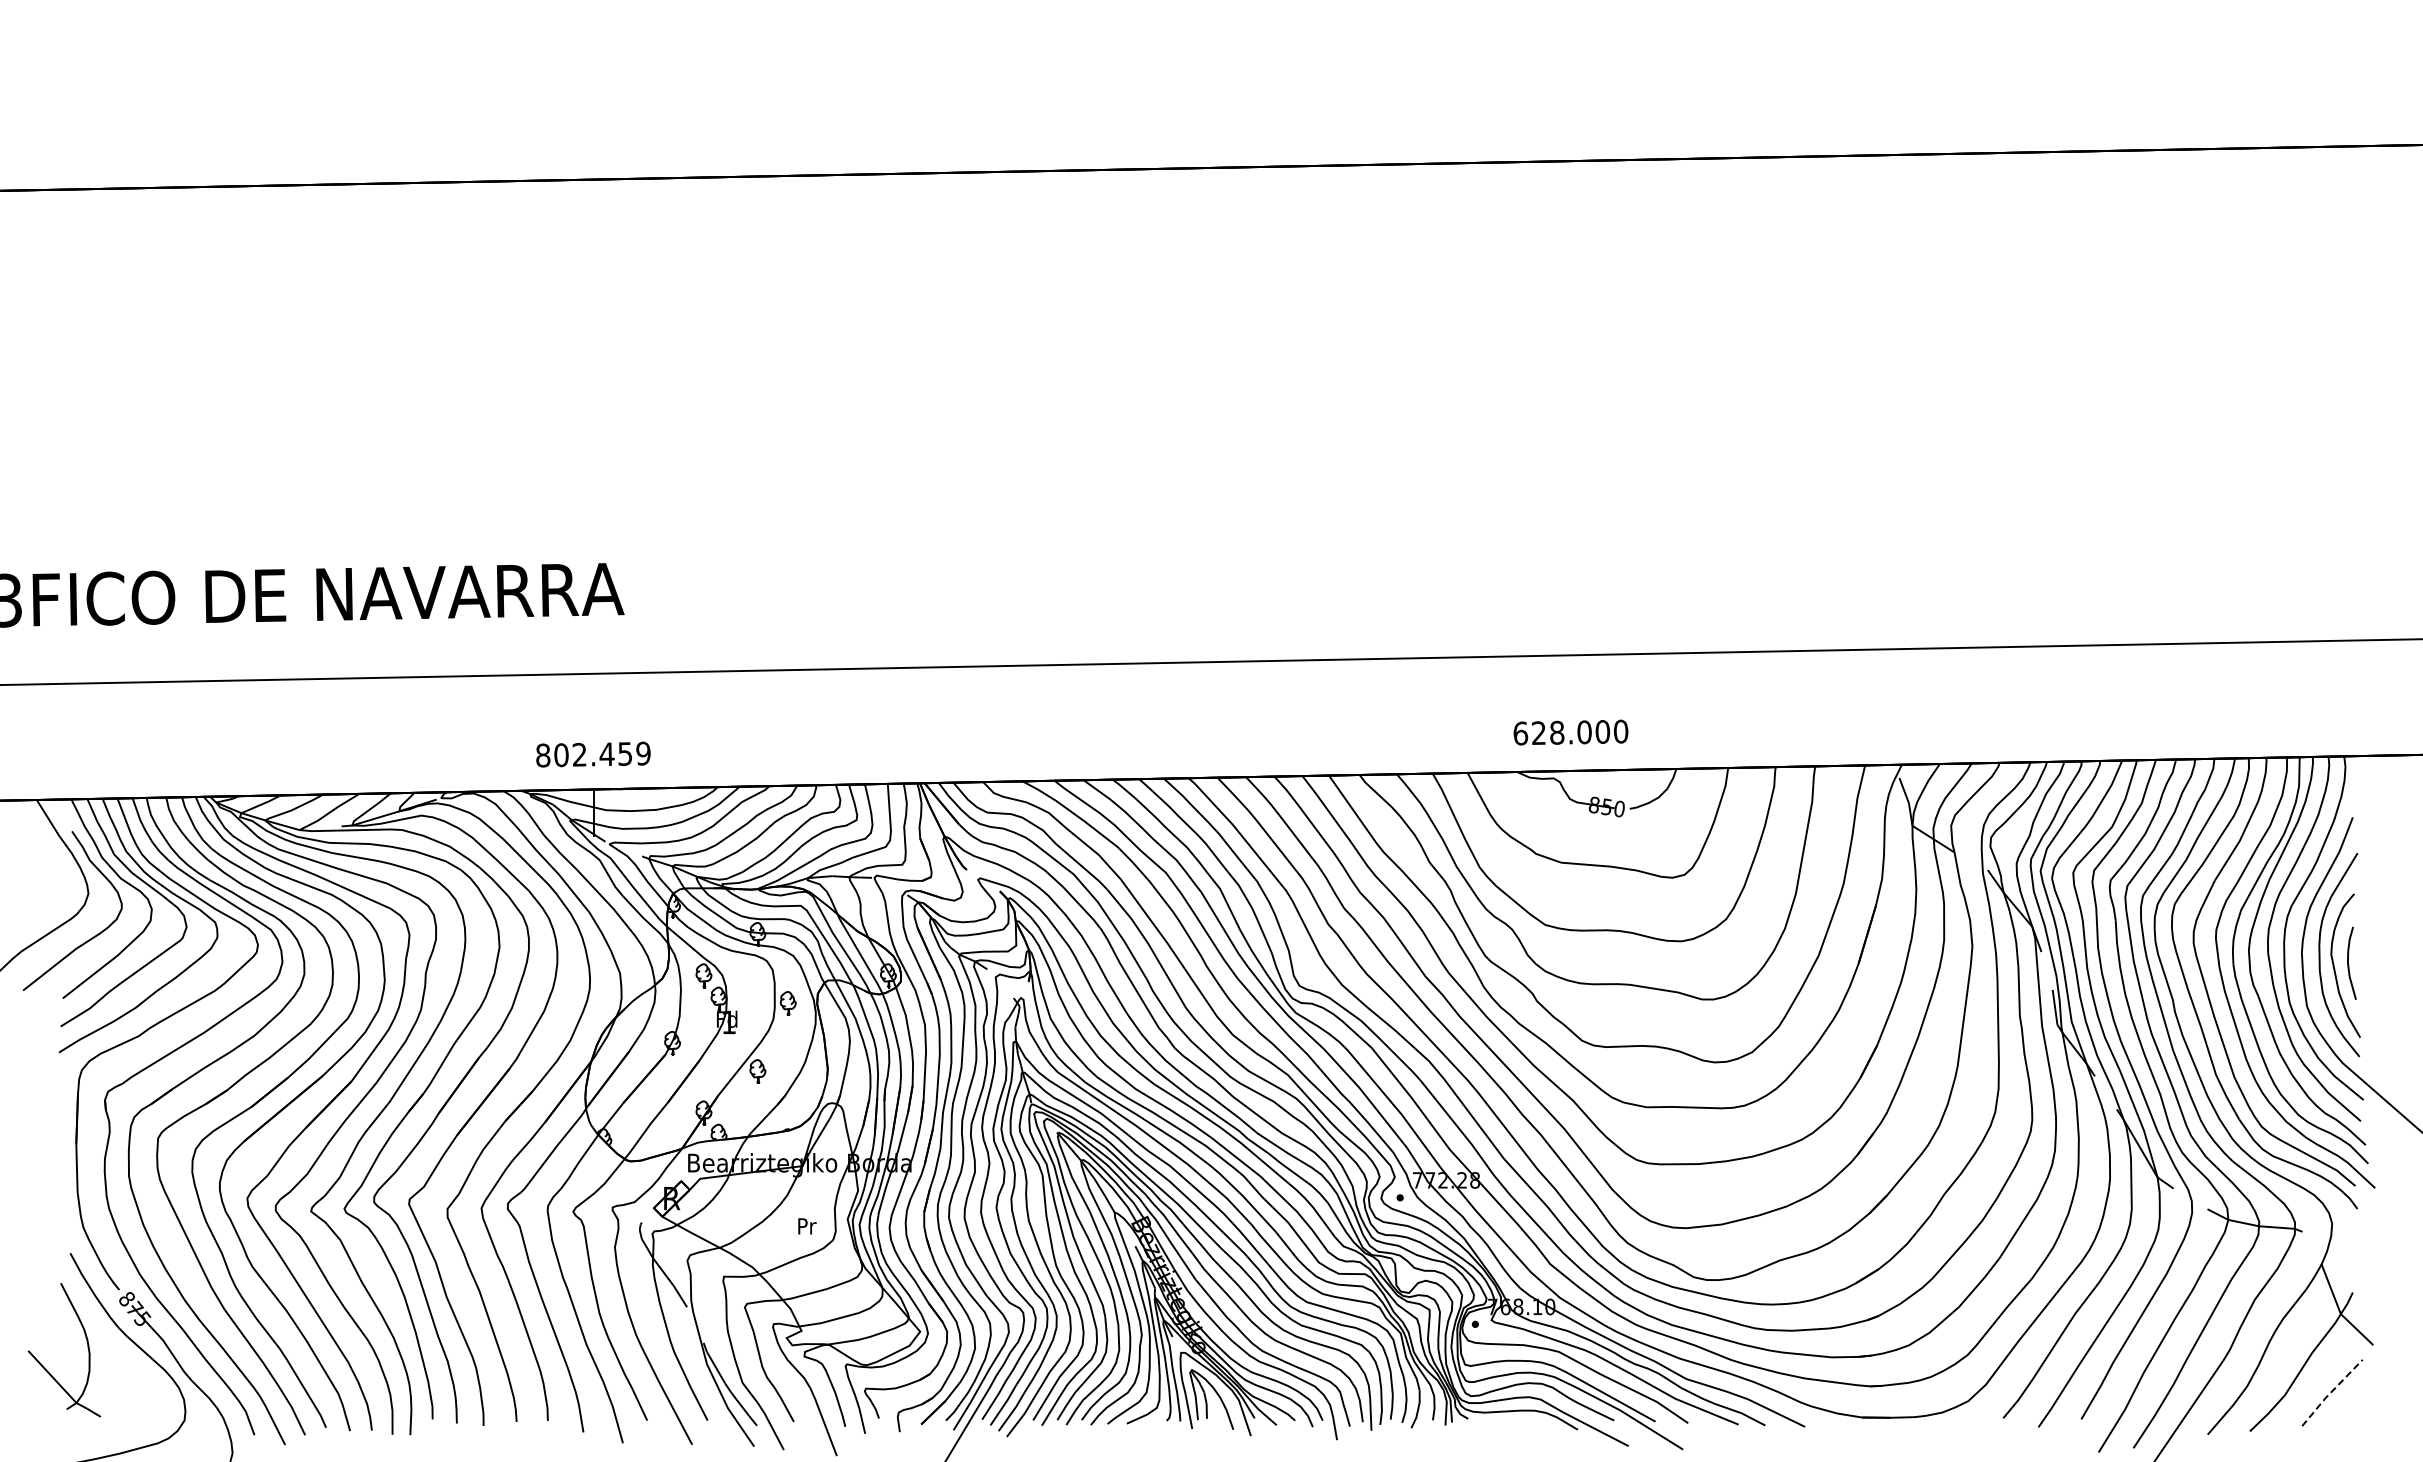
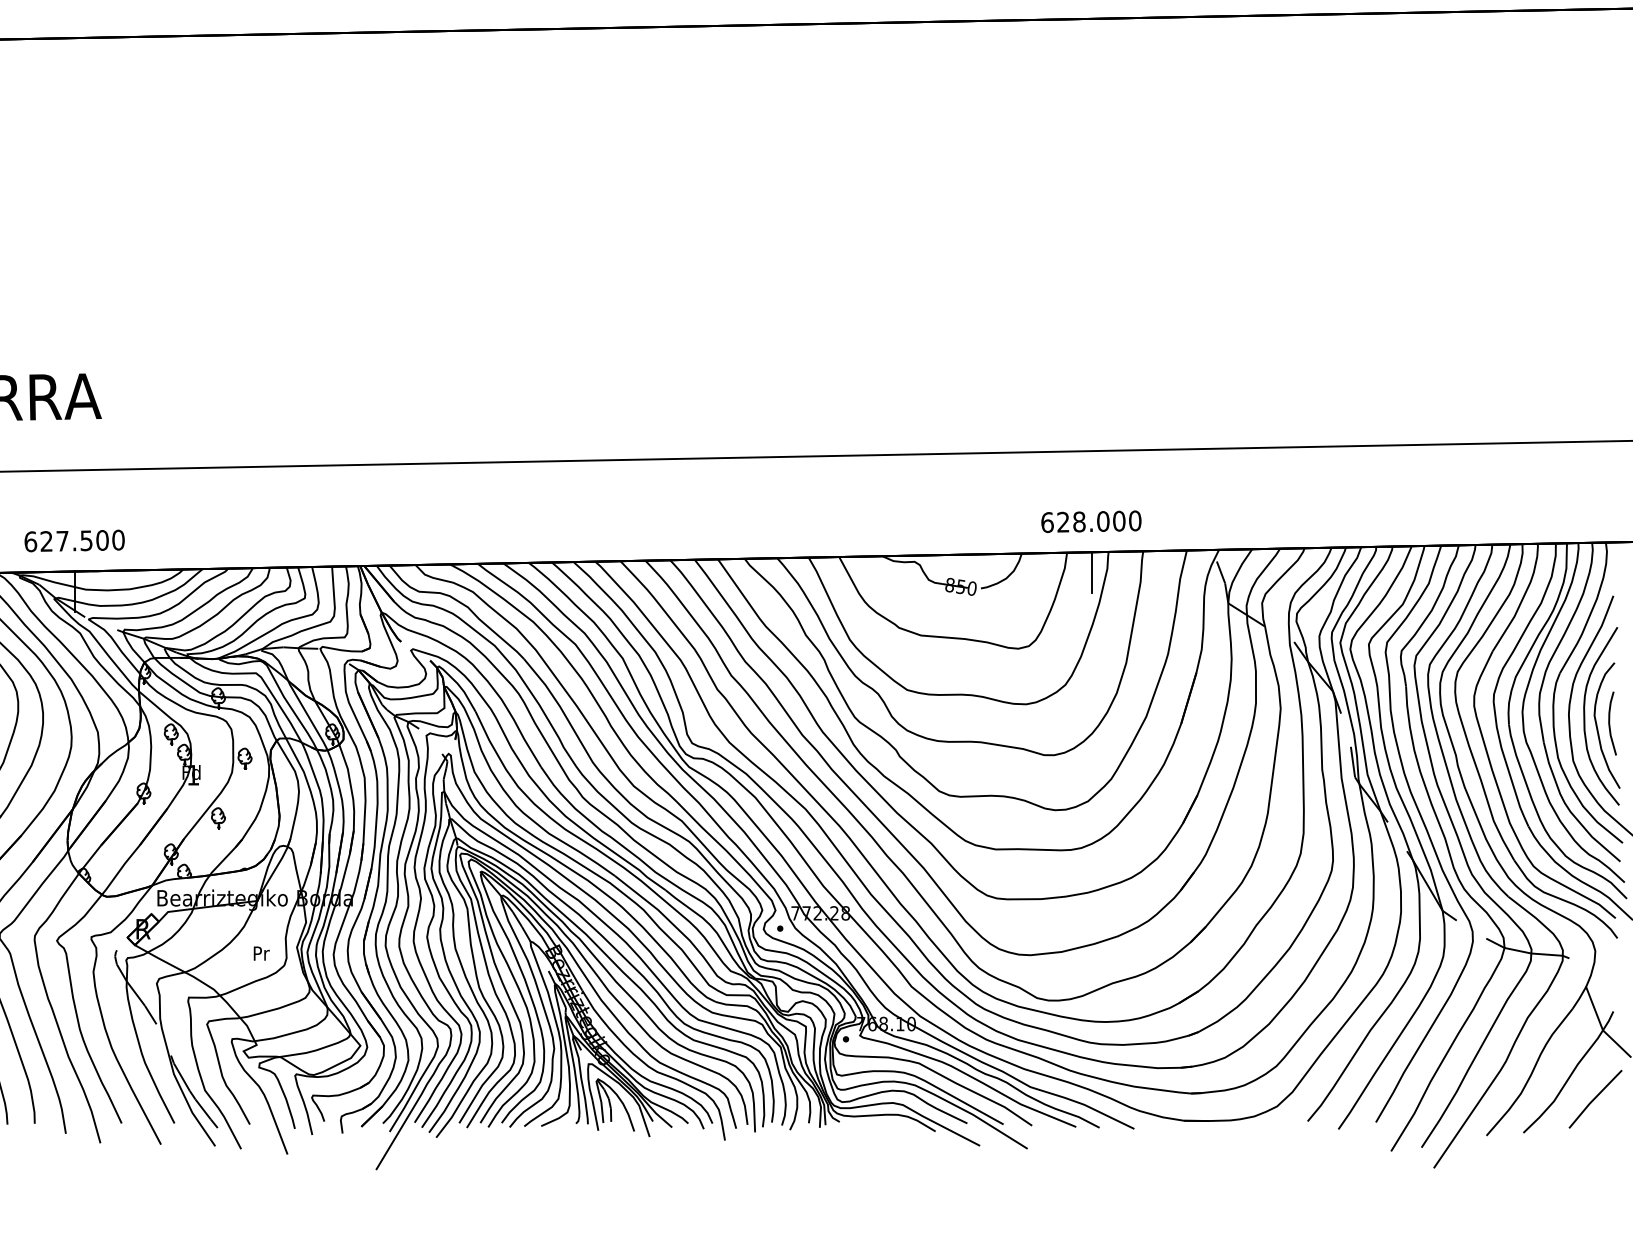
text: (1570, 732) -> (1090, 521), moved
text: (593, 754) -> (74, 540), 802.459 -> 627.500
line: (1756, 790) -> (1091, 572), added
line: (2331, 1392) -> (1594, 1098), dashed -> solid

